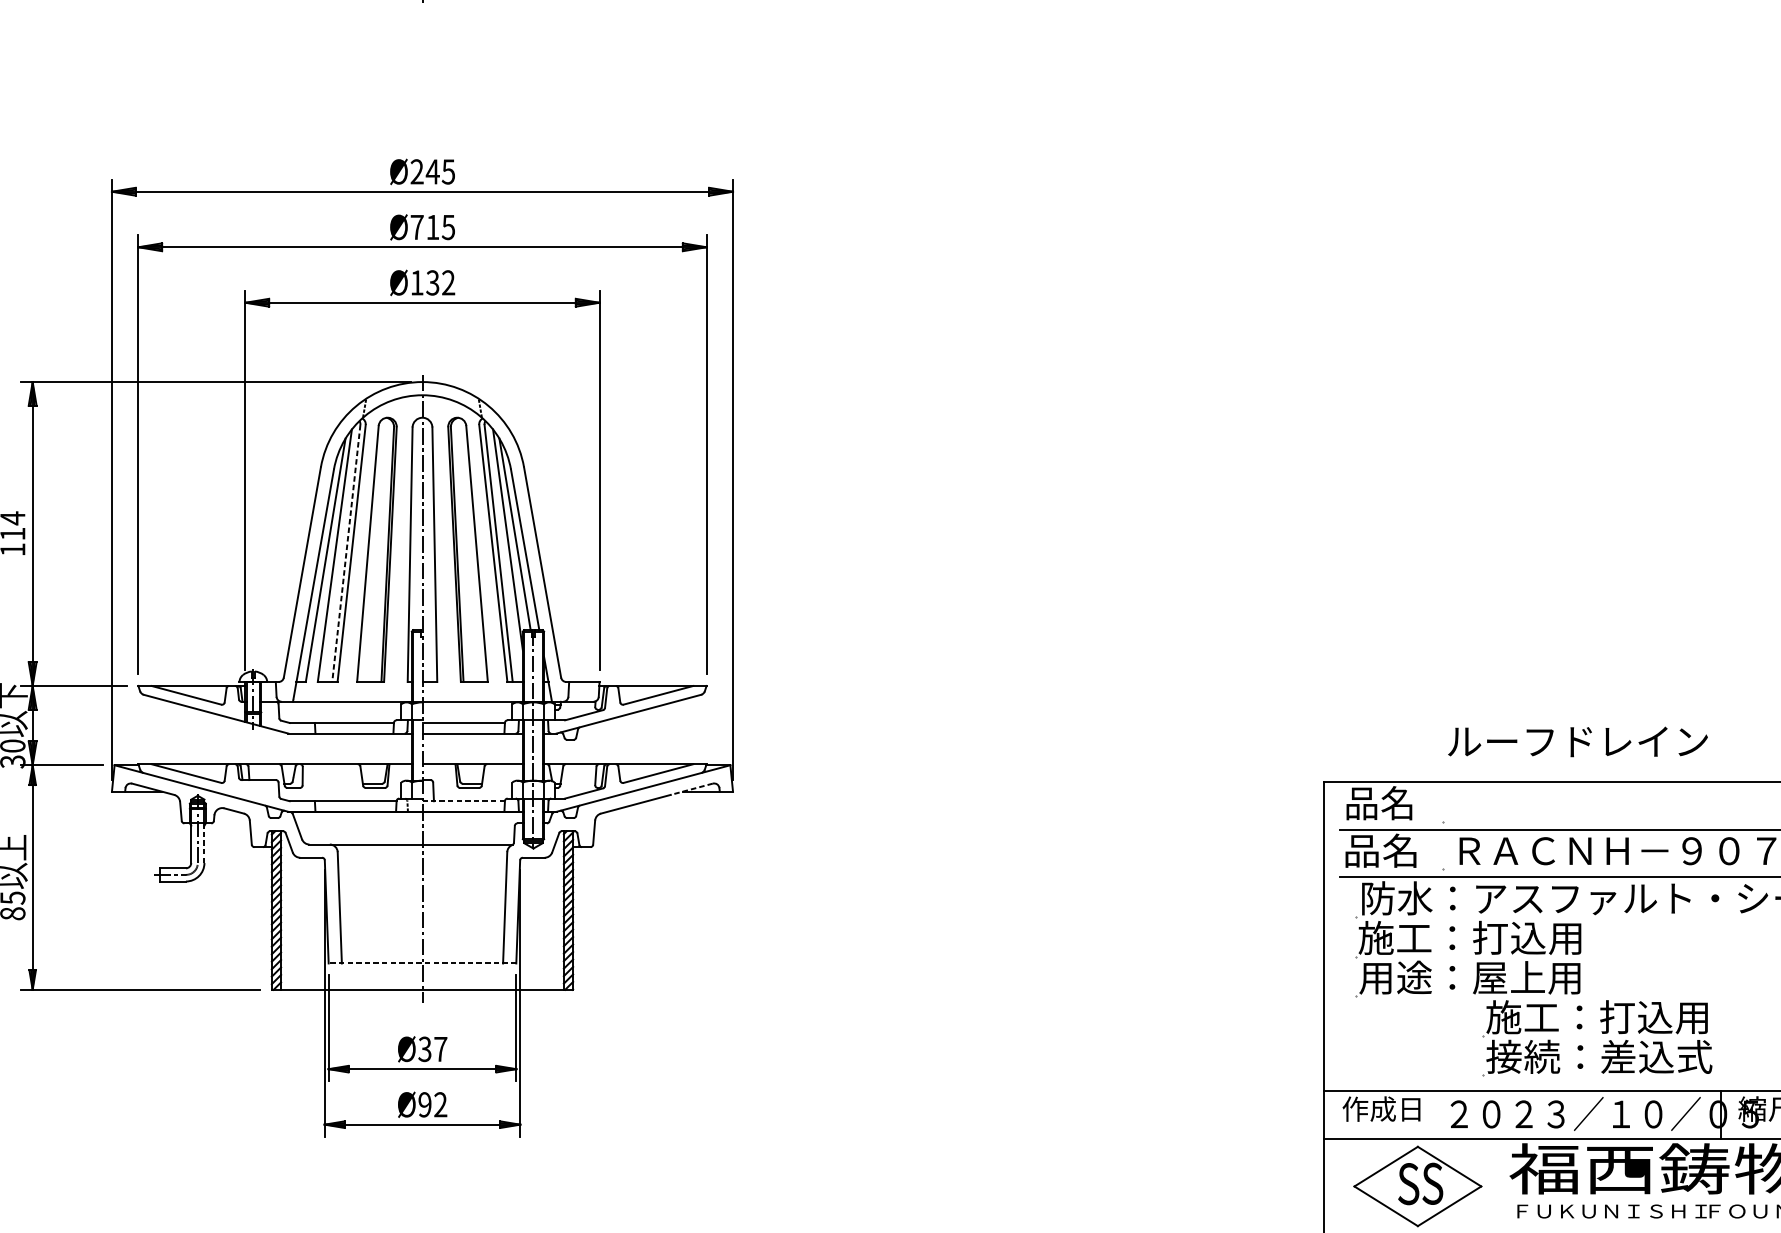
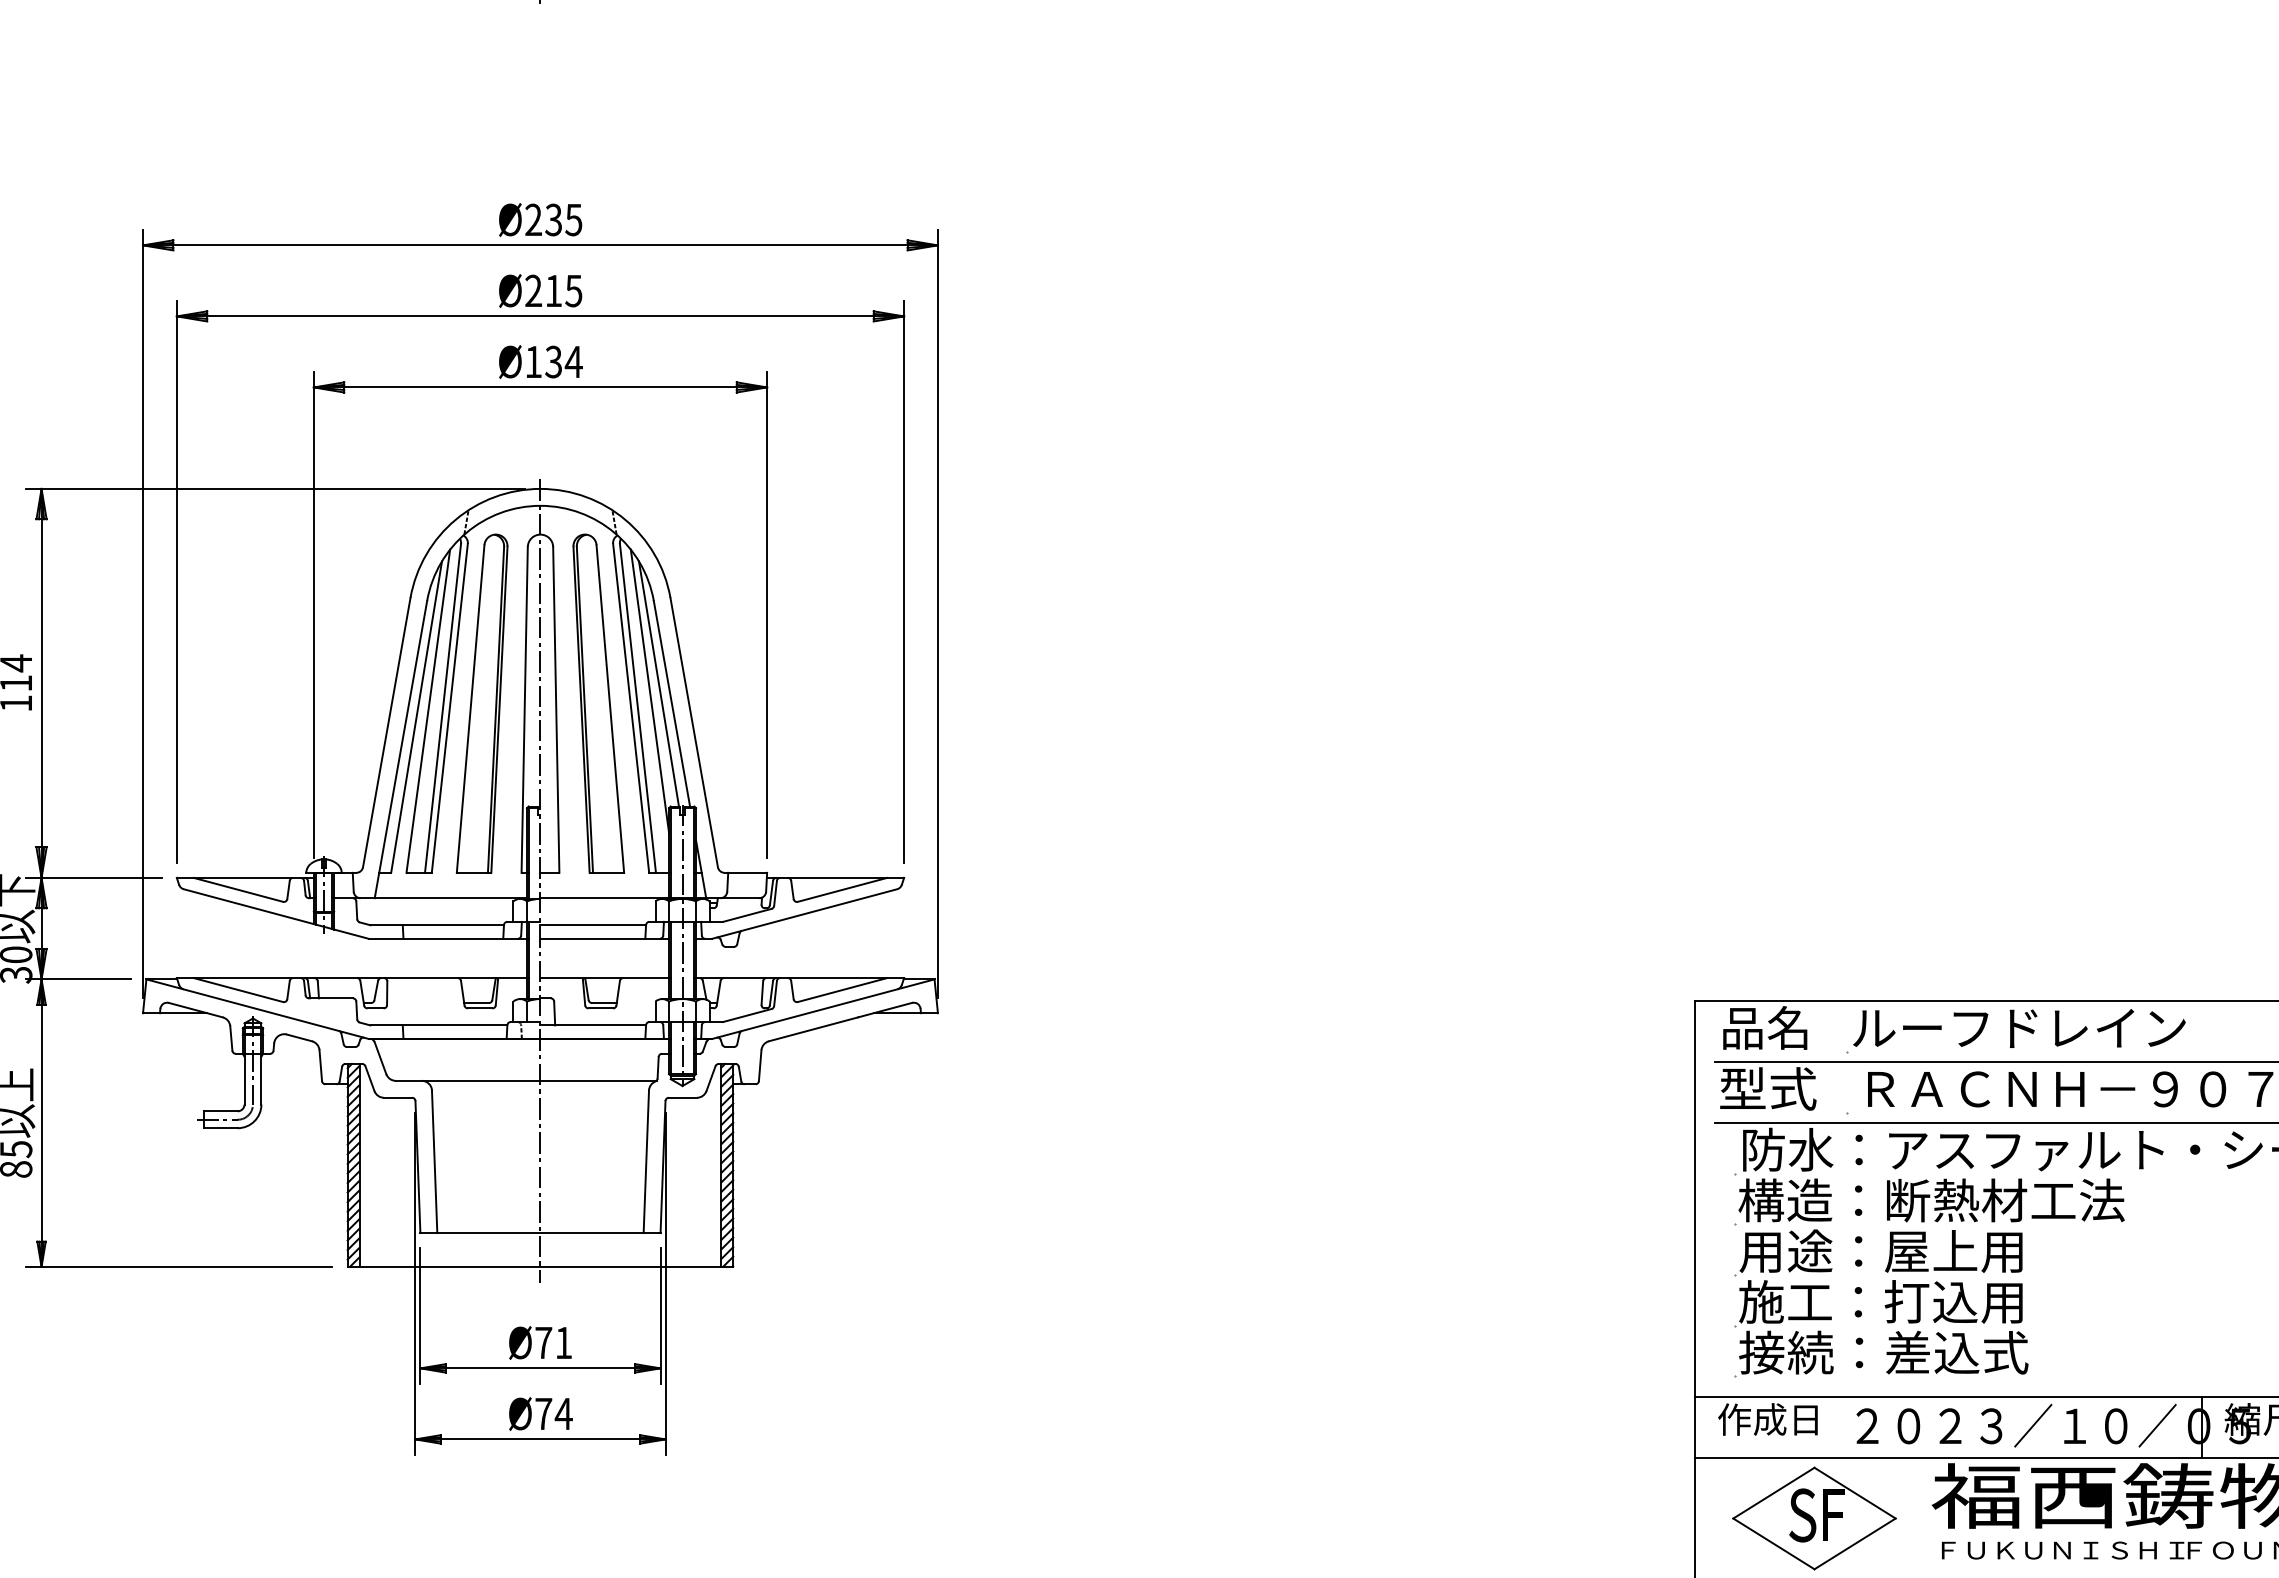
text: (432, 171) -> (553, 219), Ø245 -> Ø235
text: (417, 227) -> (533, 290), Ø715 -> Ø215
text: (448, 282) -> (573, 361), Ø132 -> Ø134
line: (345, 553) -> (442, 708), dashed -> solid
text: (1578, 741) -> (2019, 1028), moved
line: (692, 789) -> (885, 1010), dashed -> solid
line: (463, 801) -> (593, 1025), dashed -> solid
line: (204, 842) -> (261, 1078), dashed -> solid
text: (1381, 850) -> (1768, 1088), 品名 -> 型式
text: (1509, 938) -> (1931, 1200), 施工：打込用 -> 構造：断熱材工法
line: (421, 963) -> (539, 1233), dashed -> solid
part: (1602, 1034) -> (1887, 1323), moved
text: (432, 1048) -> (553, 1342), Ø37 -> Ø71
text: (432, 1104) -> (553, 1413), Ø92 -> Ø74
text: (1432, 1184) -> (1833, 1515), S -> F

